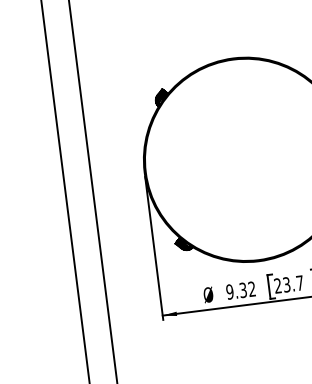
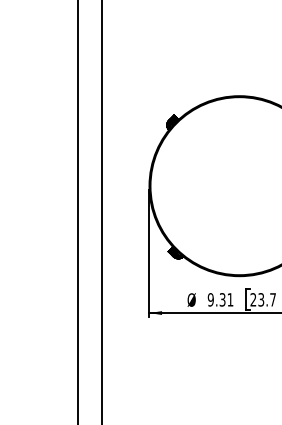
text: (252, 288) -> (230, 299), 9.32 -> 9.31

